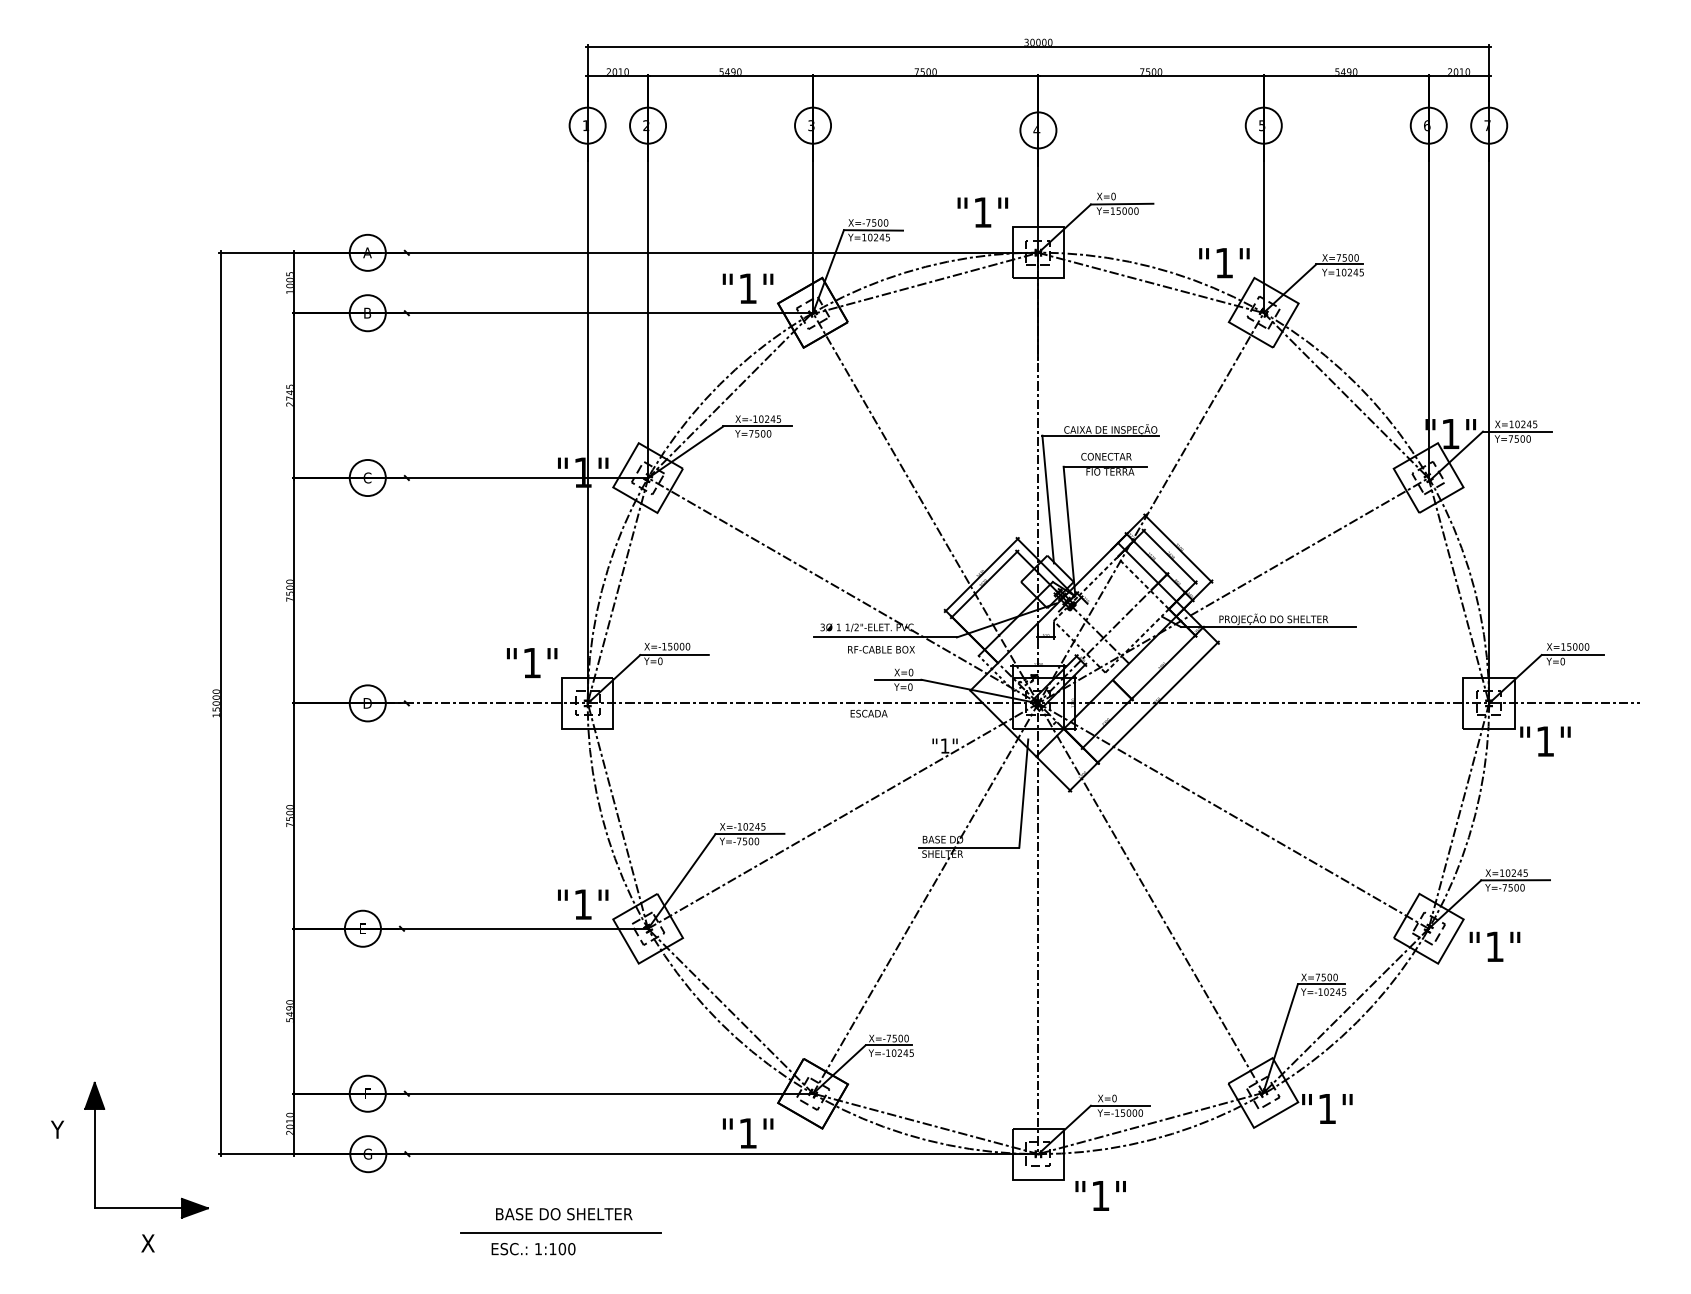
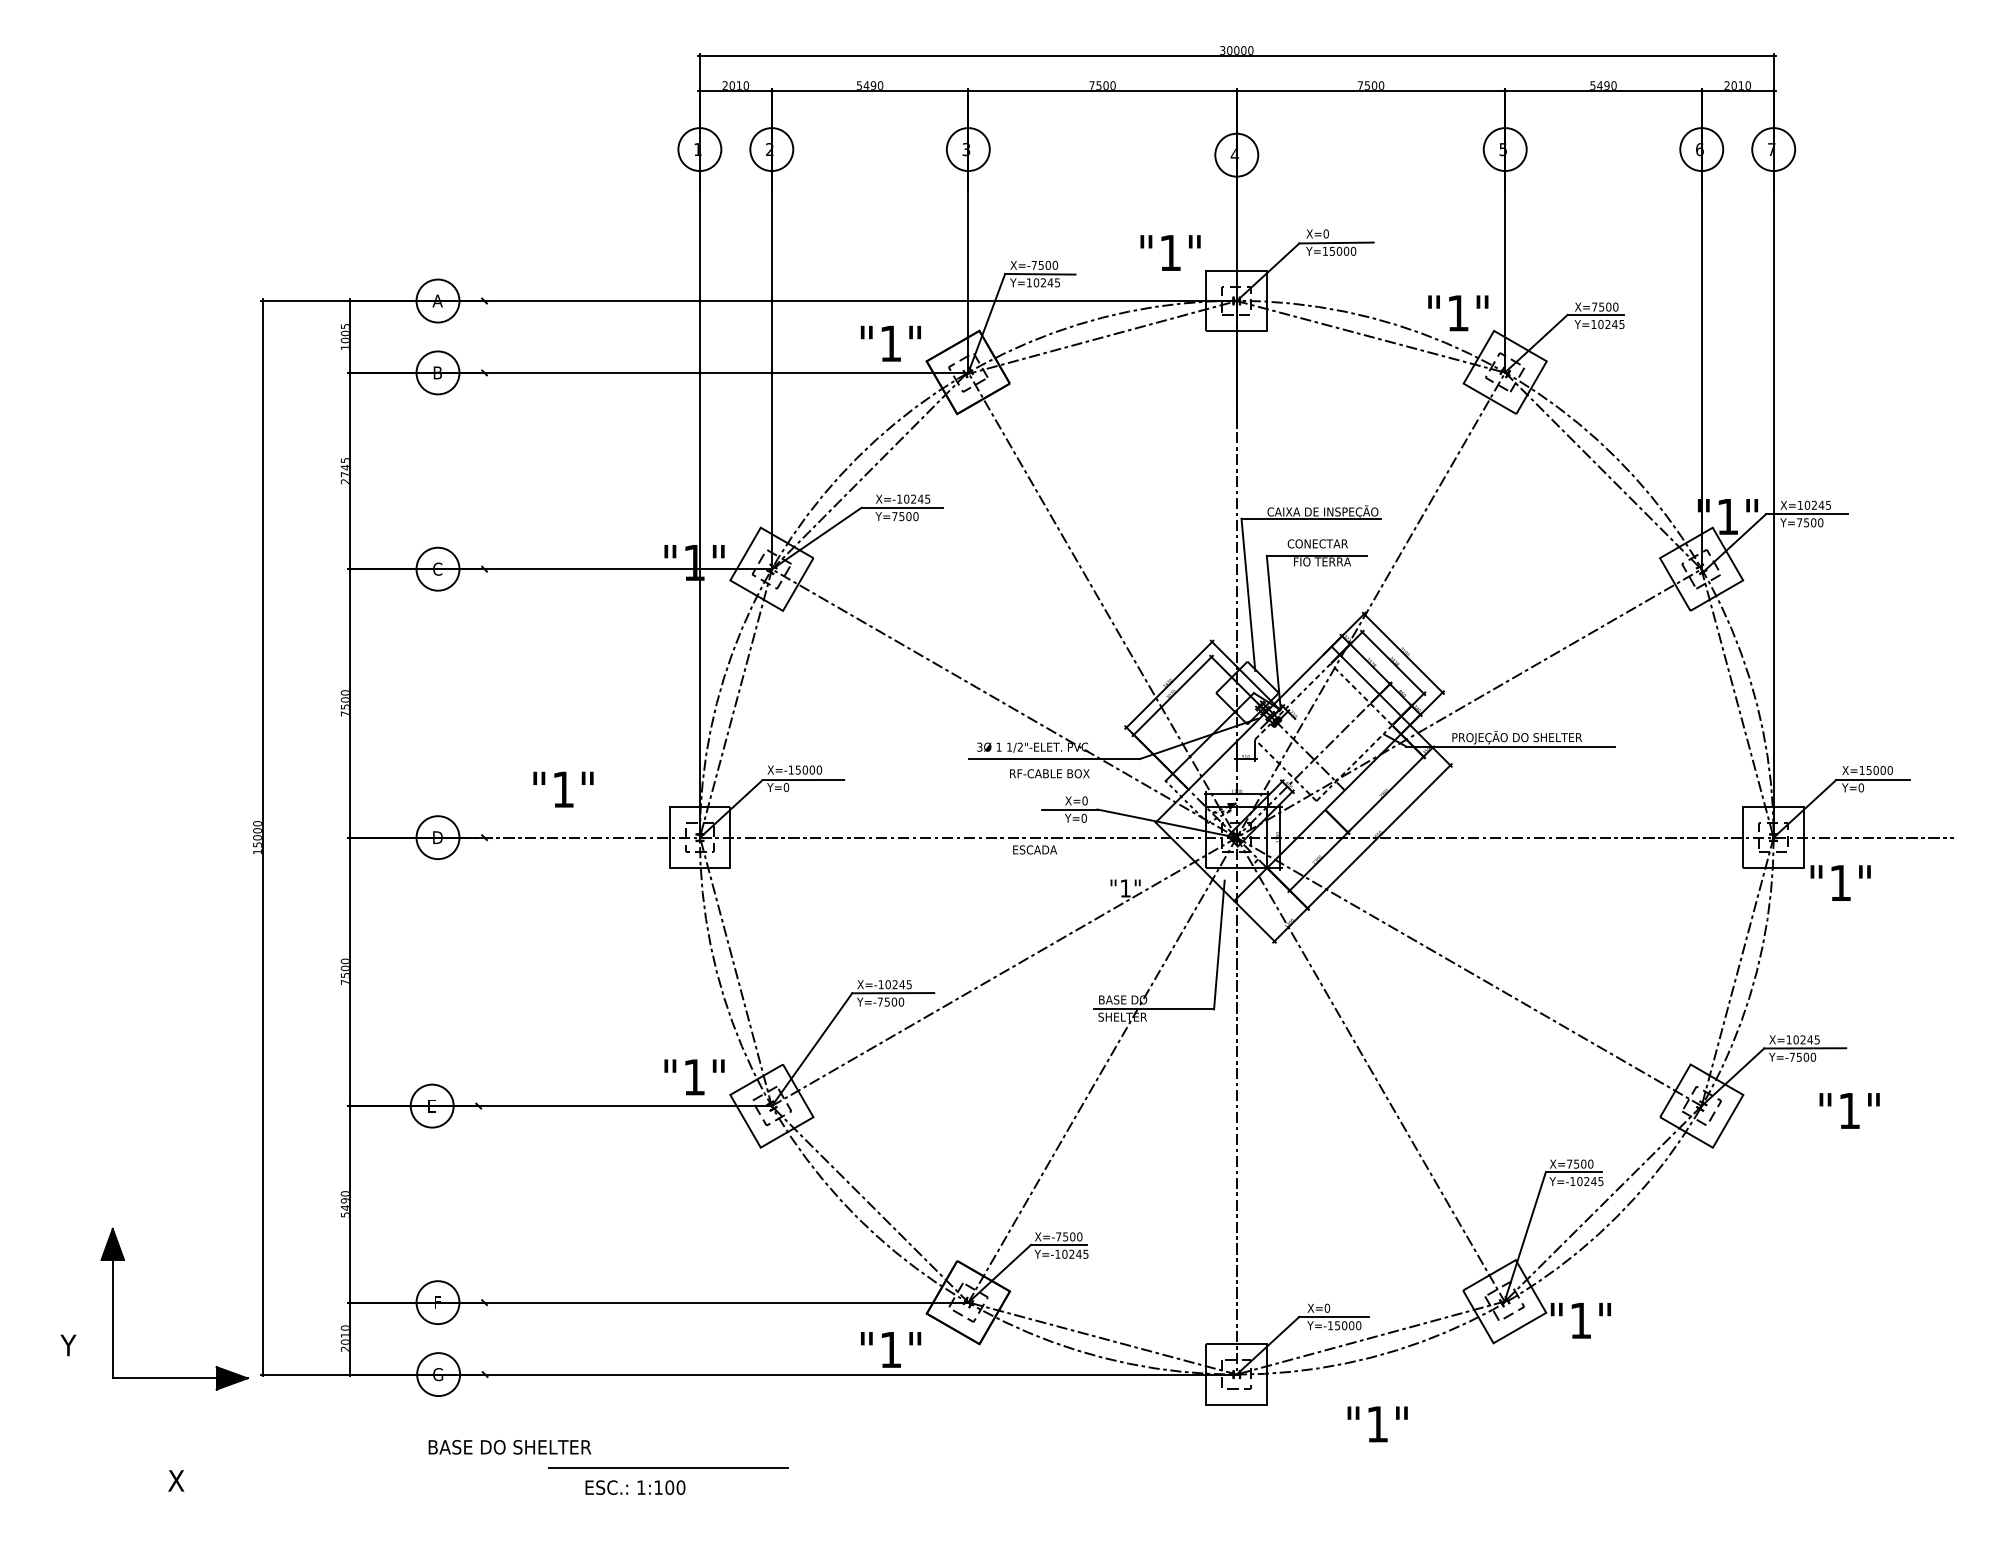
text: (532, 663) -> (563, 790), moved
text: (1494, 946) -> (1849, 1110), moved
part: (95, 1149) -> (113, 1308), moved
text: (1100, 1195) -> (1377, 1423), moved
text: (564, 1214) -> (510, 1447), moved

